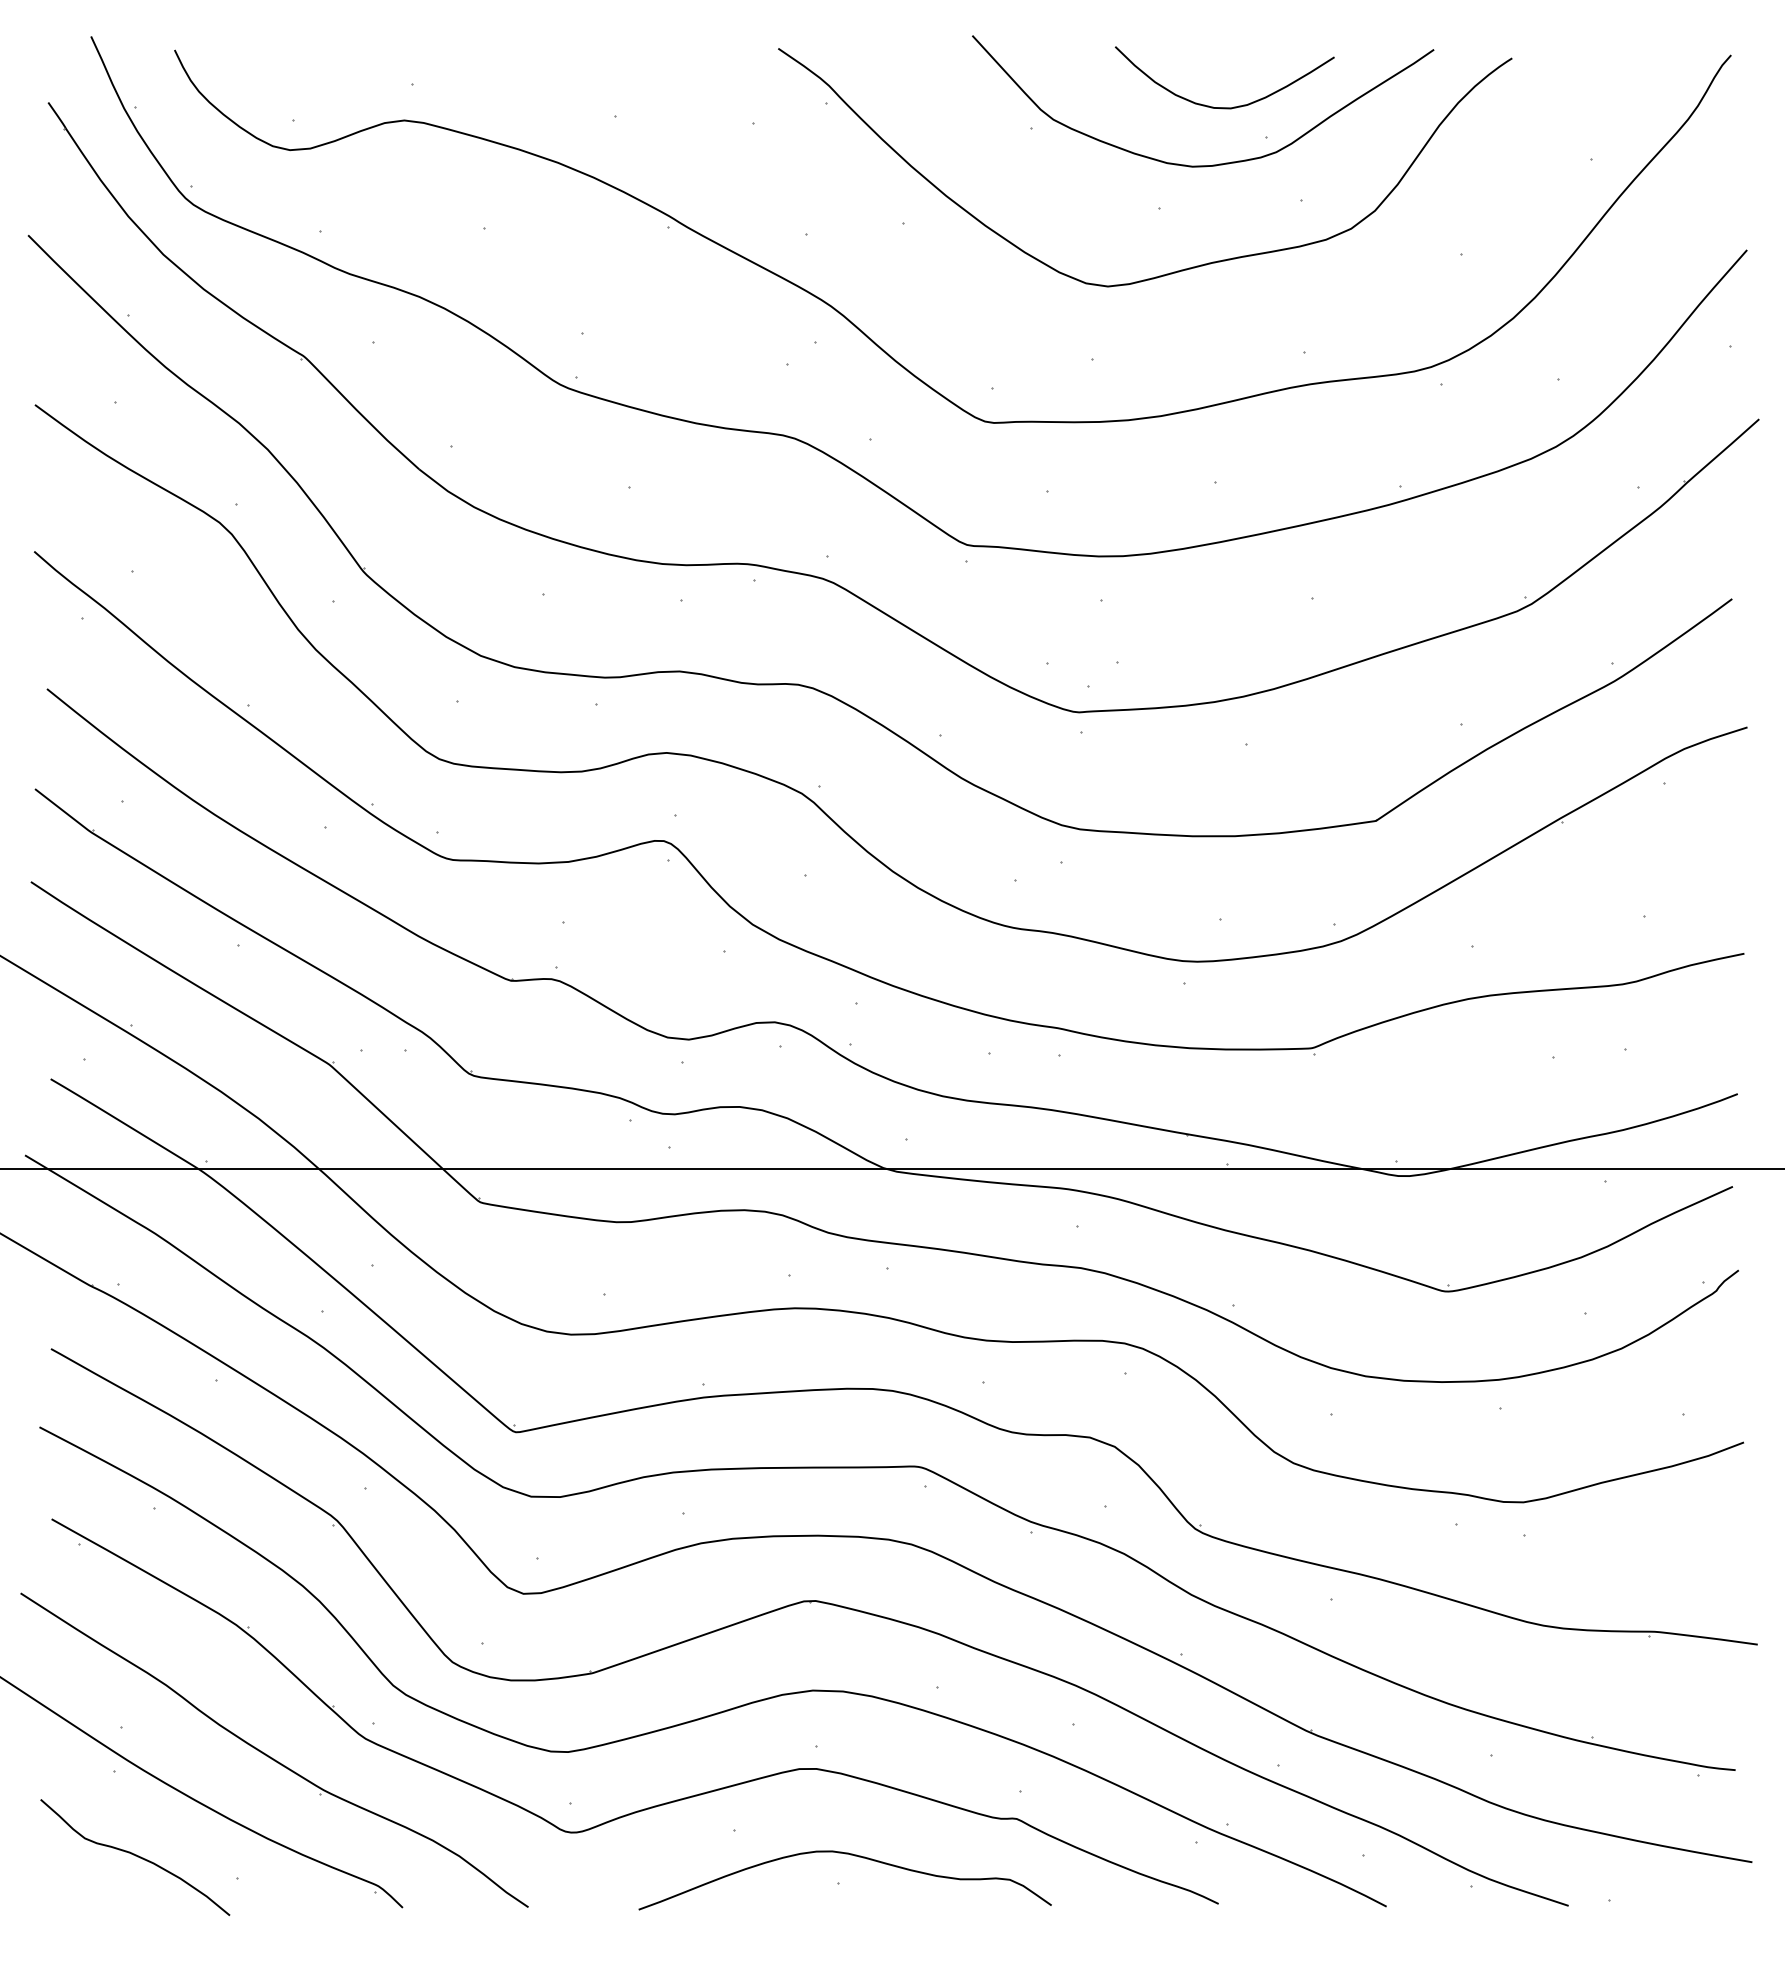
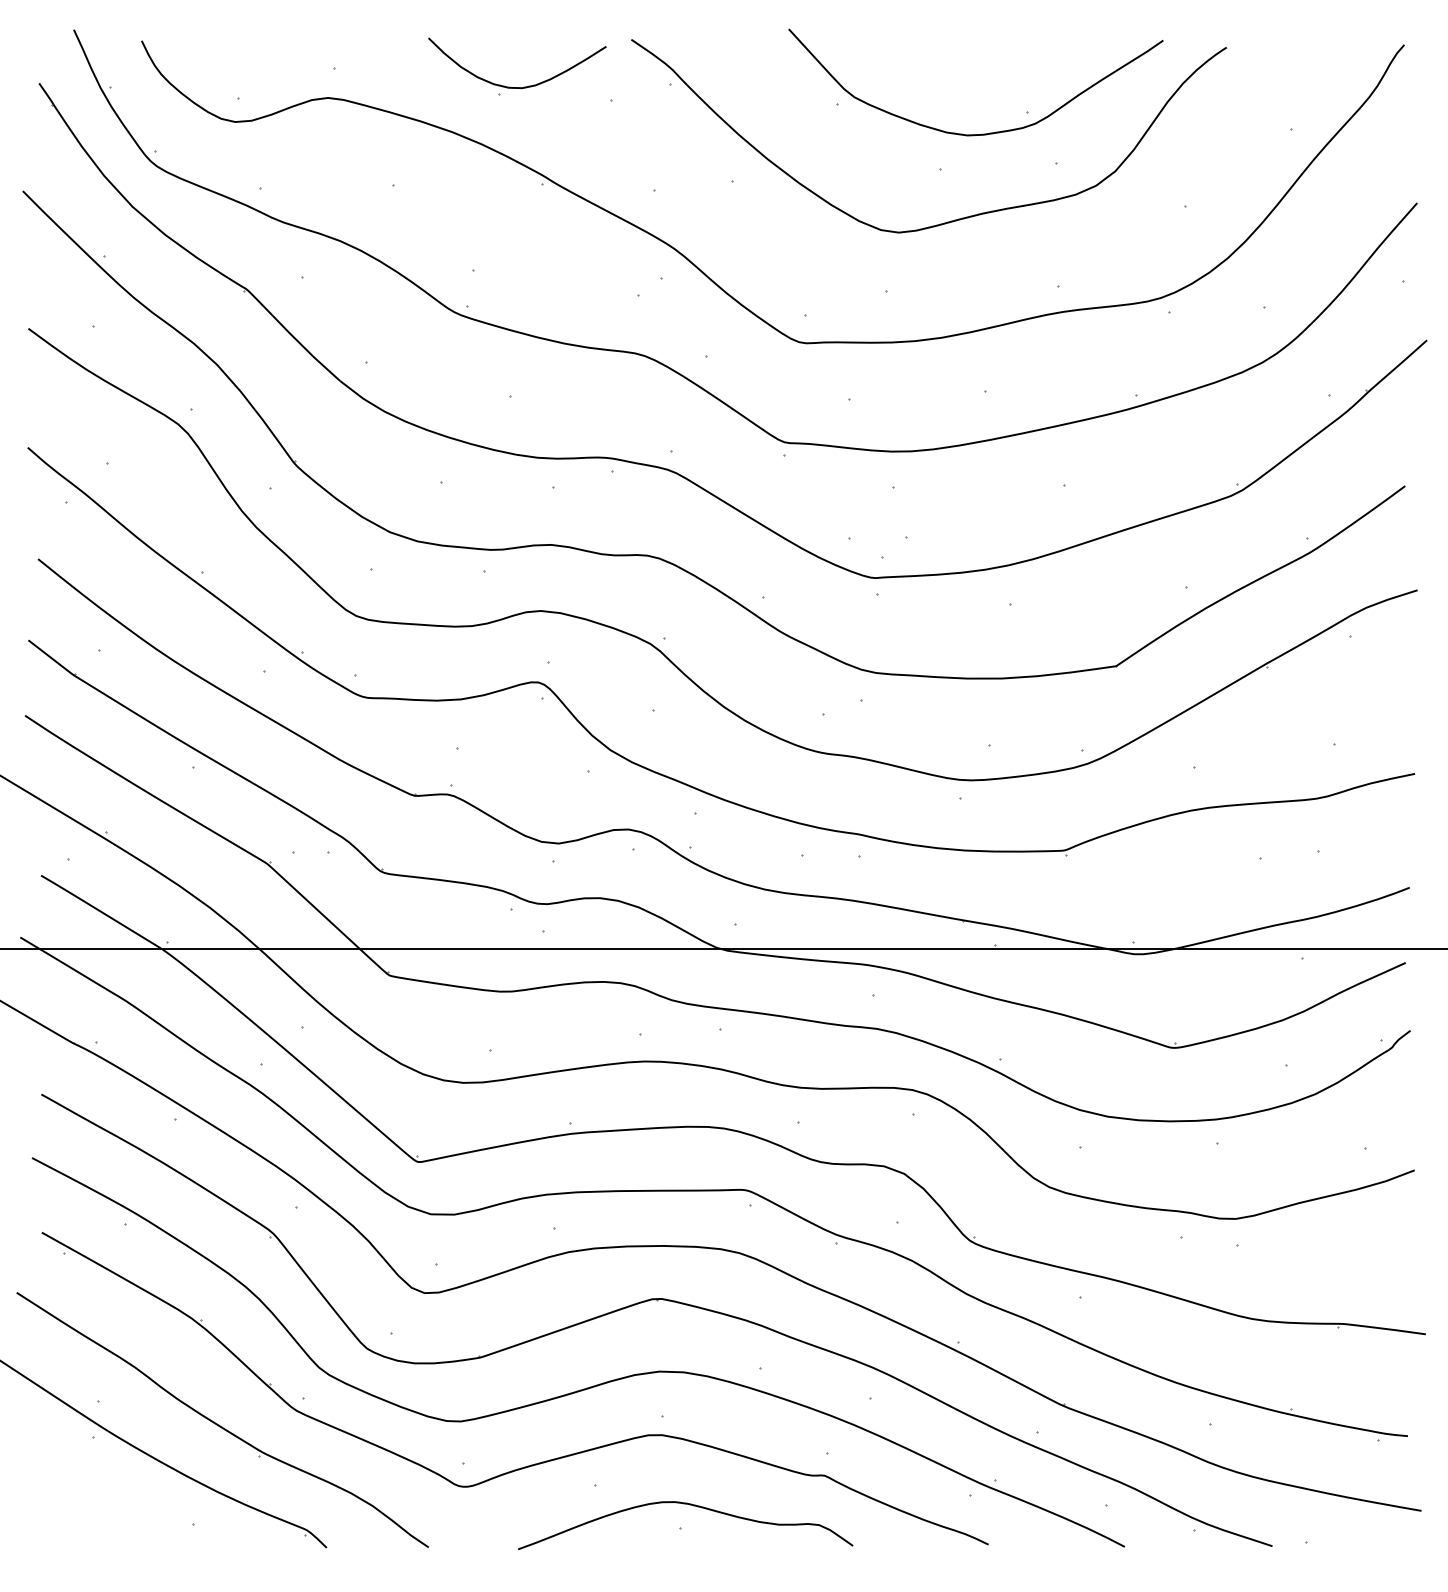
curve: (1224, 107) -> (517, 87), moved
curve: (135, 1856) -> (109, 1506), removed

